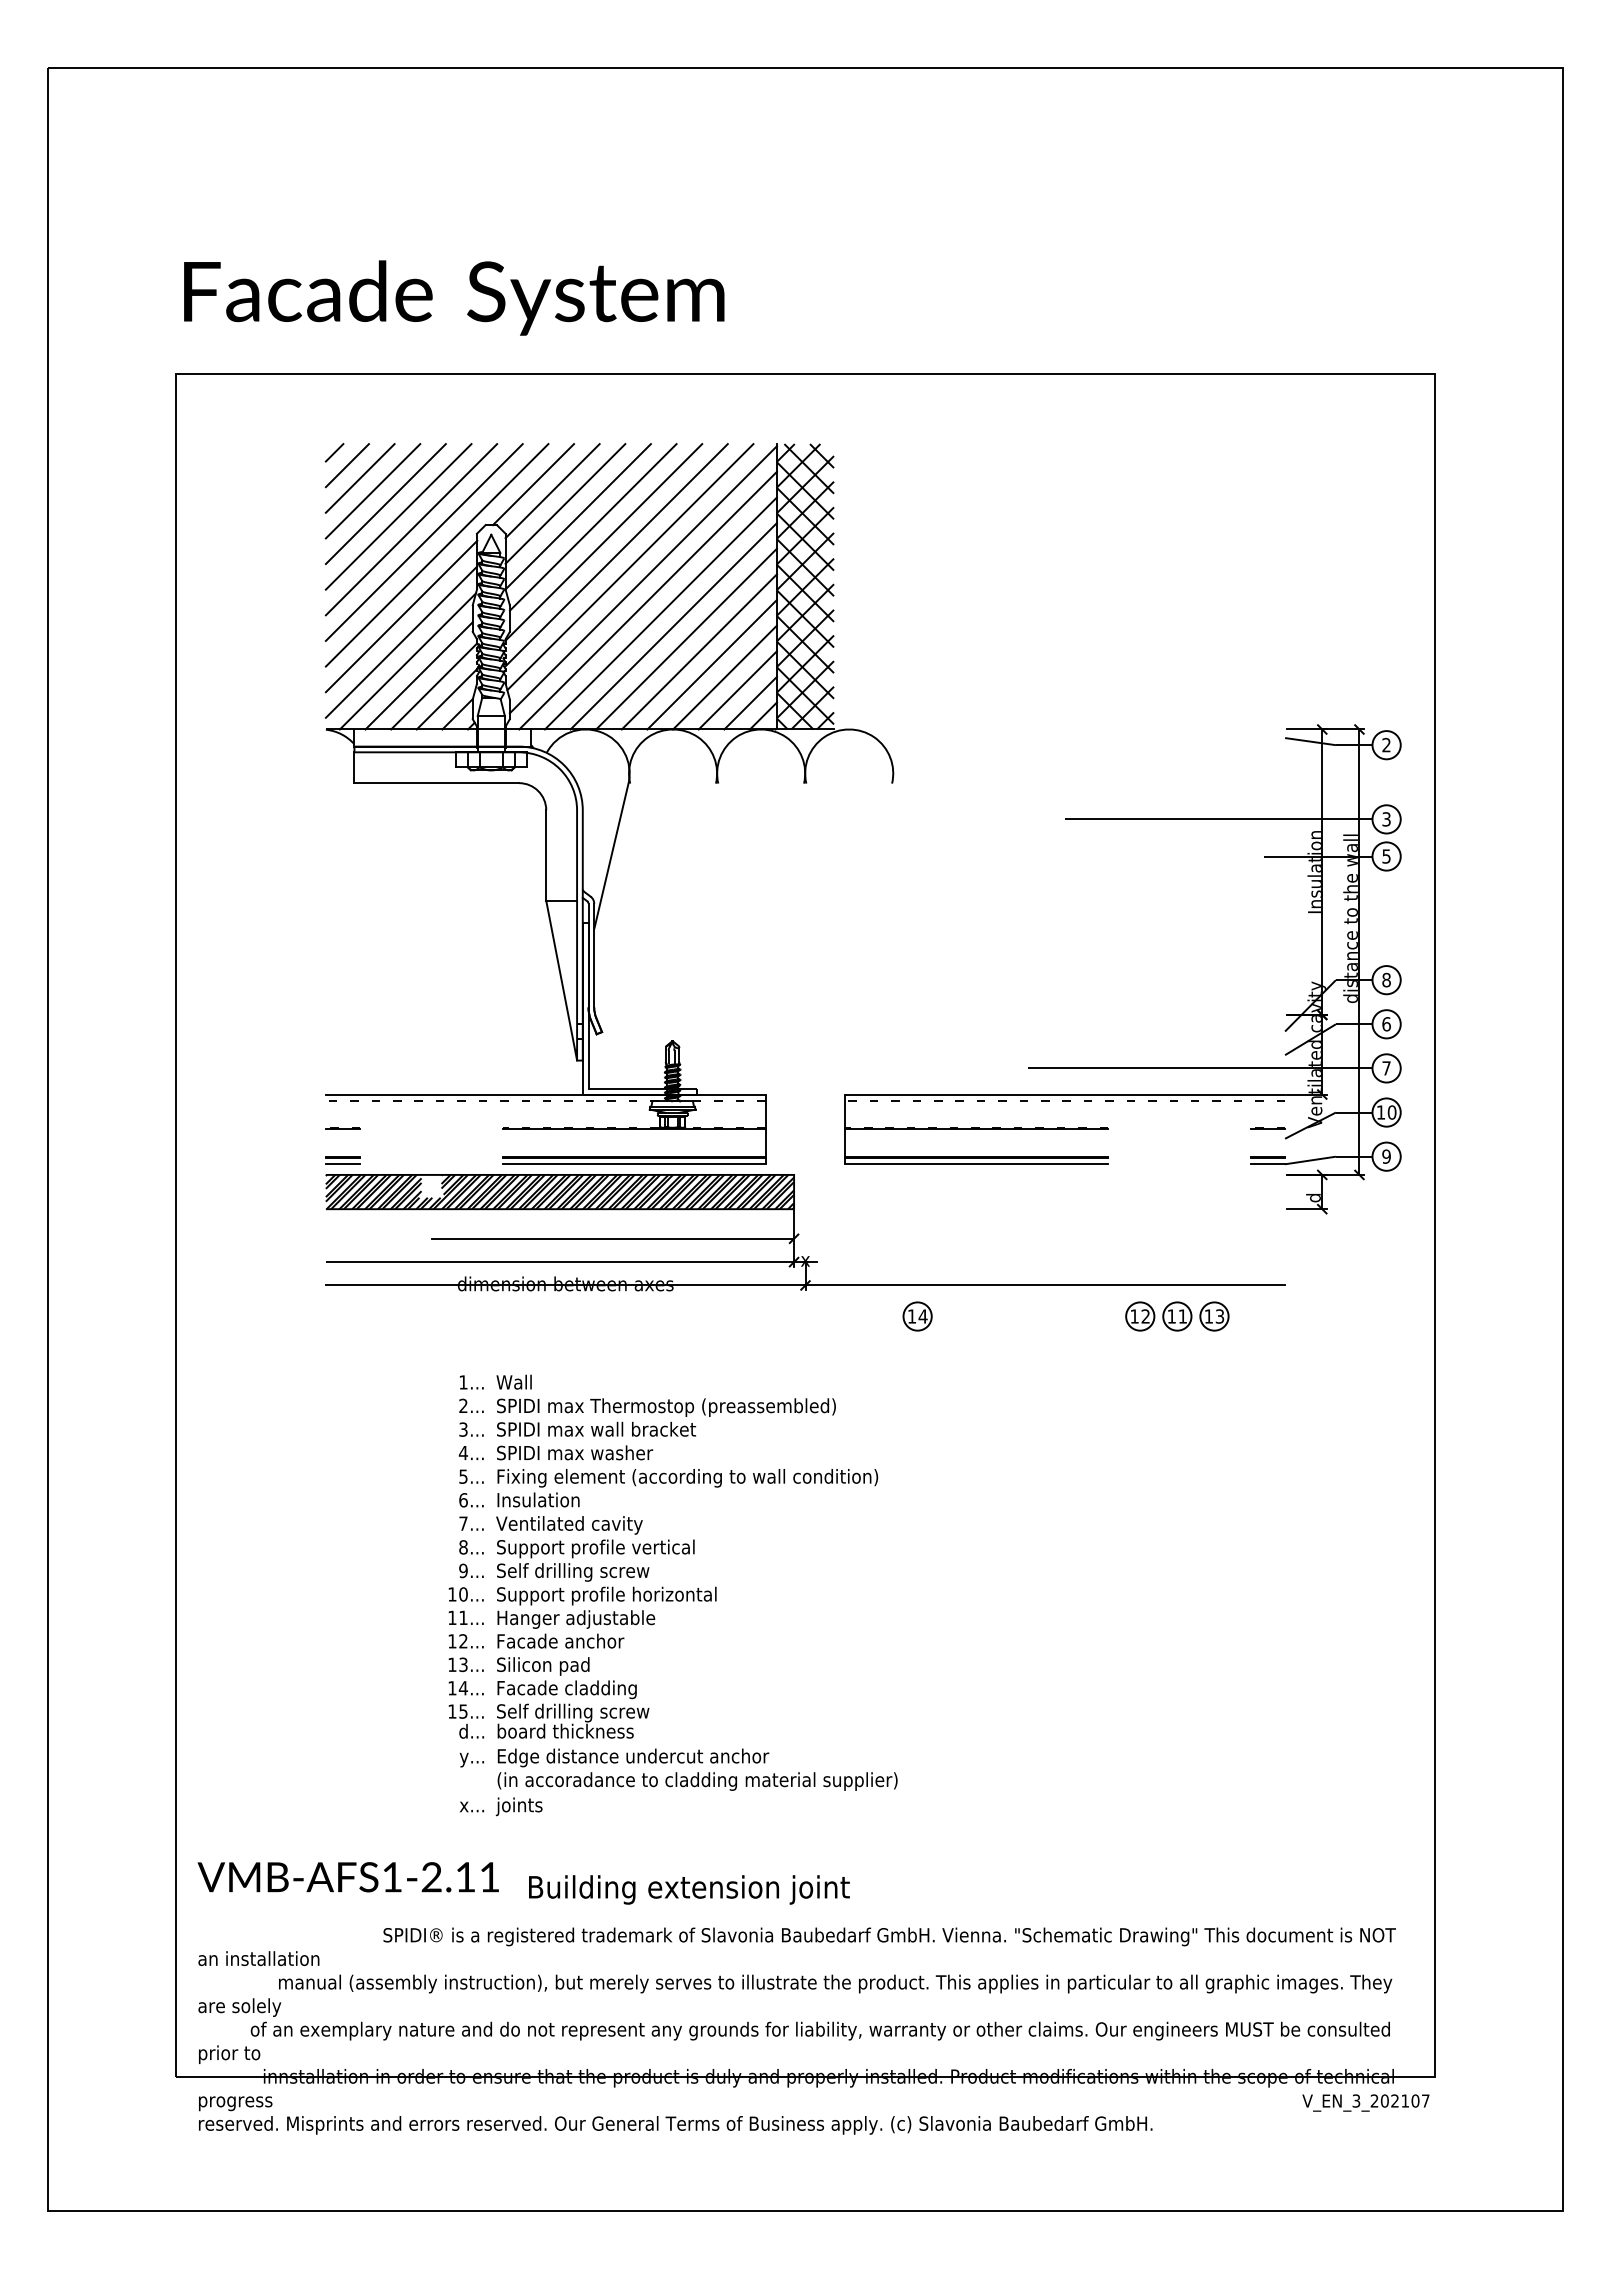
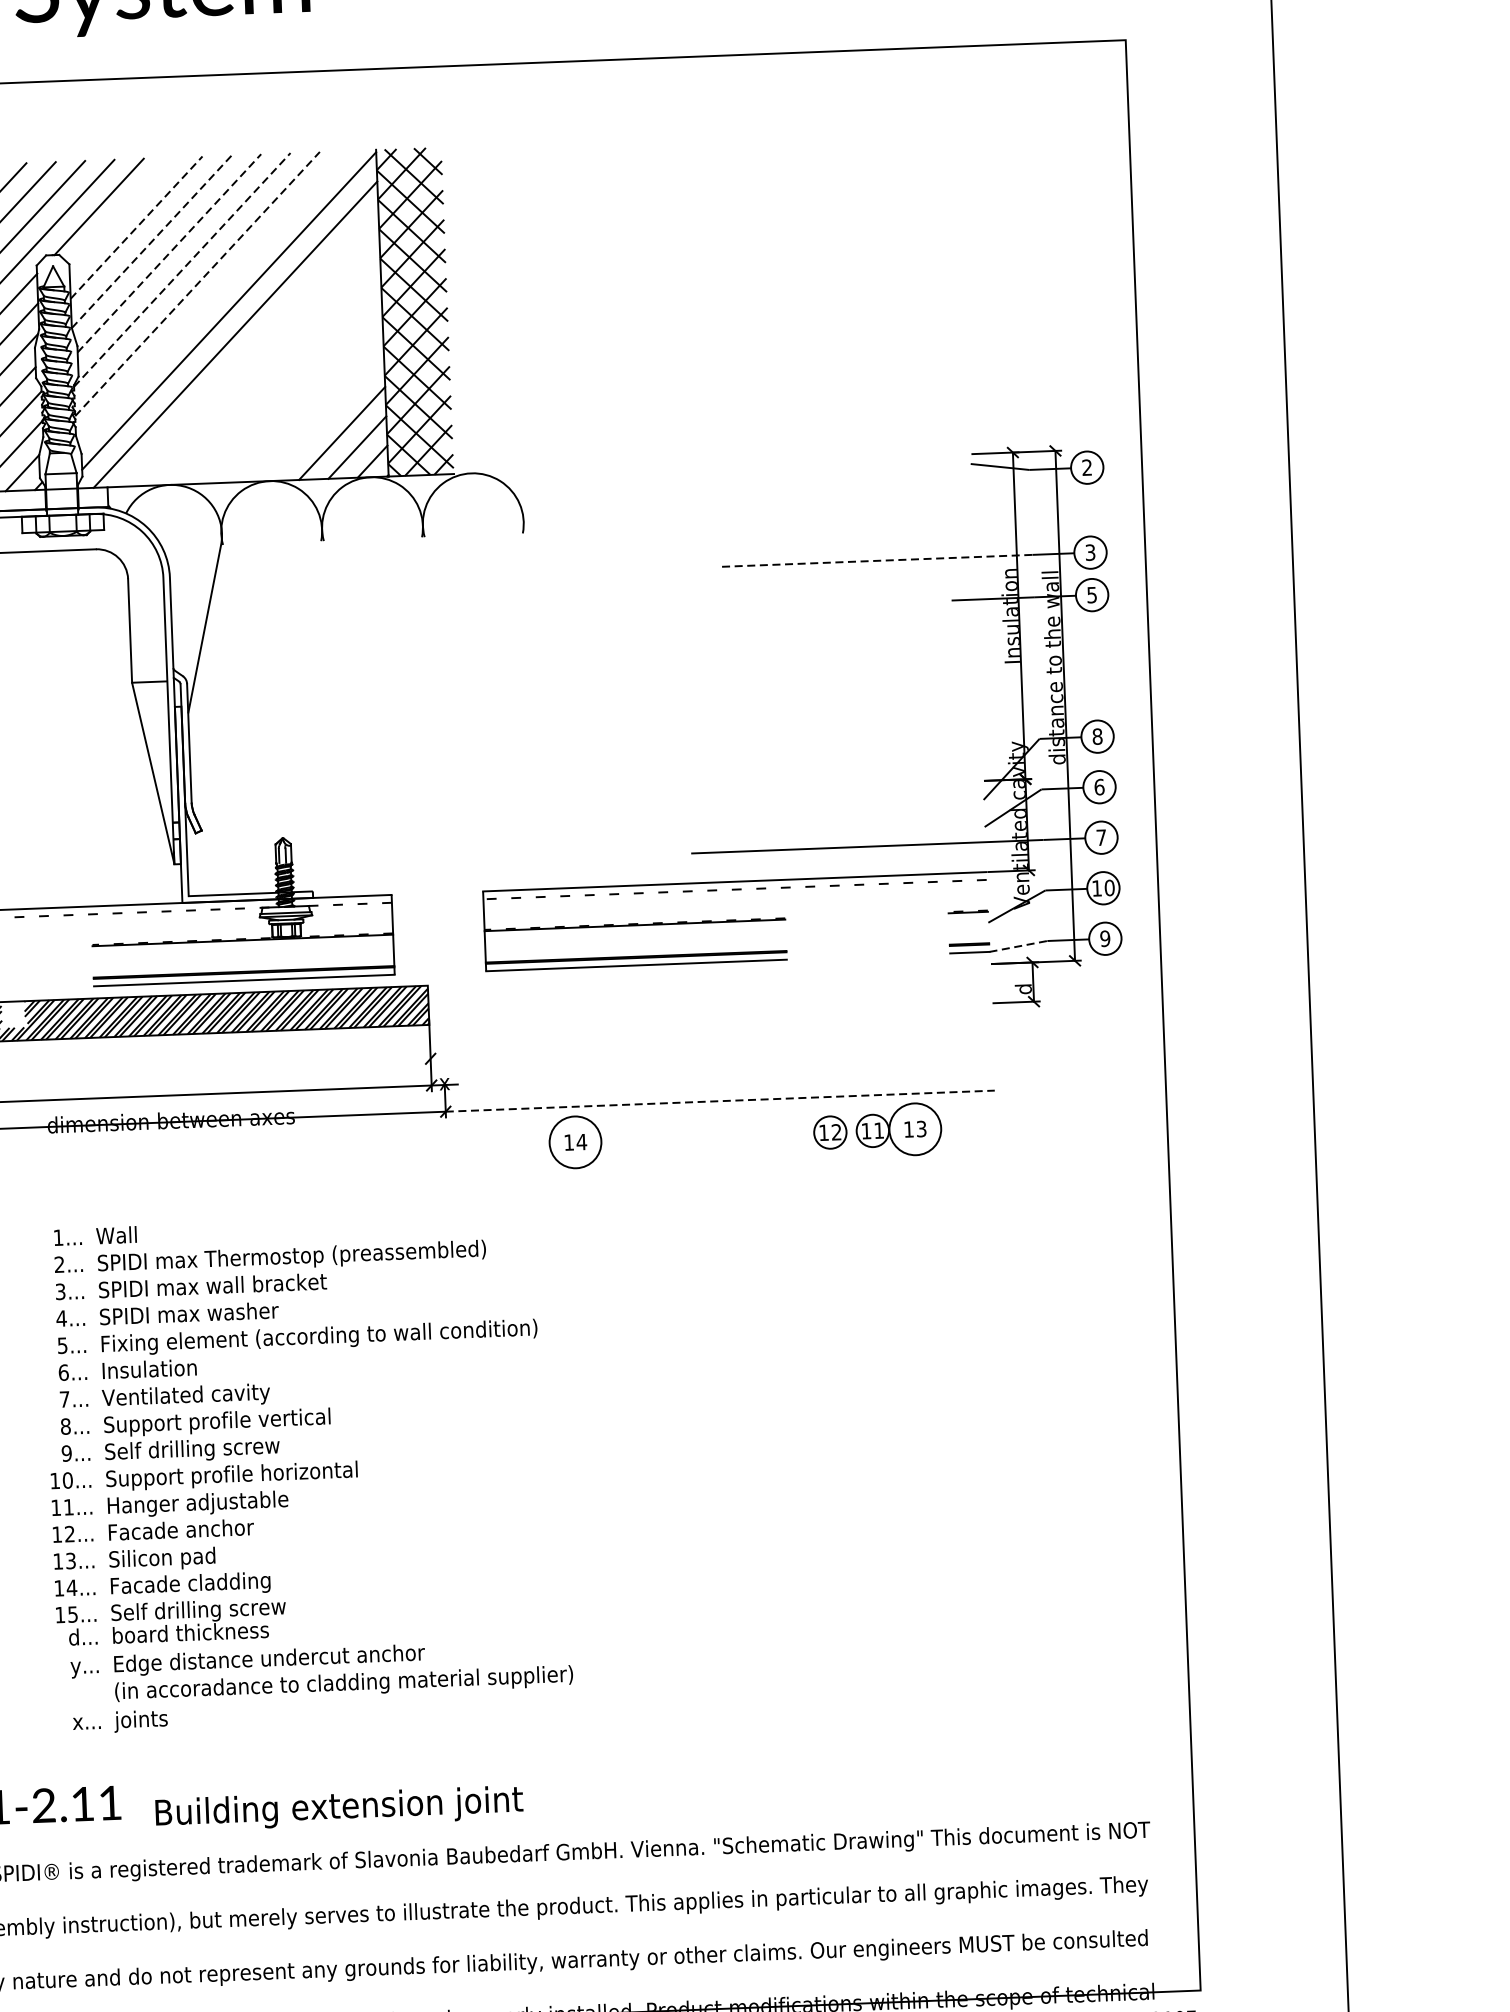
line: (552, 491) -> (121, 213), removed
line: (565, 503) -> (136, 227), solid -> dashed
line: (578, 516) -> (152, 241), solid -> dashed
line: (593, 527) -> (169, 253), solid -> dashed
line: (604, 542) -> (183, 270), solid -> dashed
line: (617, 554) -> (198, 283), solid -> dashed
line: (630, 567) -> (213, 297), removed
line: (660, 613) -> (250, 348), removed
line: (673, 626) -> (265, 363), removed
line: (686, 638) -> (281, 376), removed
line: (698, 651) -> (295, 390), removed
line: (711, 664) -> (310, 405), removed
line: (724, 677) -> (326, 419), removed
line: (1200, 819) -> (877, 560), solid -> dashed
line: (1310, 1160) -> (1018, 946), solid -> dashed
line: (612, 1238) -> (222, 1066), removed
line: (1045, 1285) -> (720, 1101), solid -> dashed
circle: (917, 1316) -> (575, 1142), size x1.6
circle: (1214, 1316) -> (915, 1129), size x1.6

